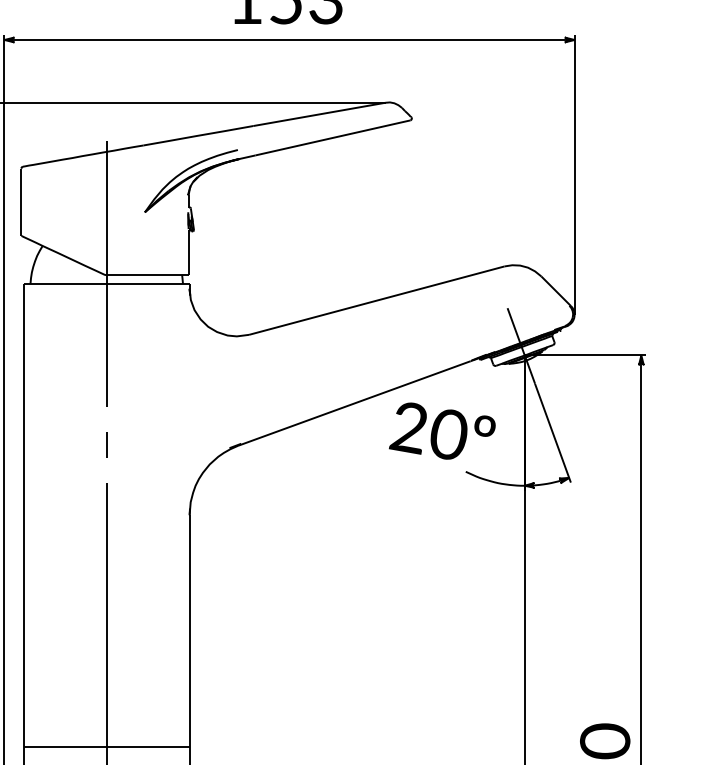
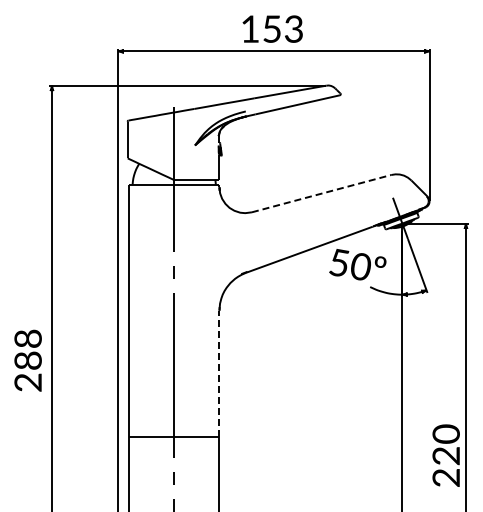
line: (378, 300) -> (322, 193), solid -> dashed
text: (407, 428) -> (338, 263), 20º -> 50º
line: (189, 630) -> (219, 373), solid -> dashed

